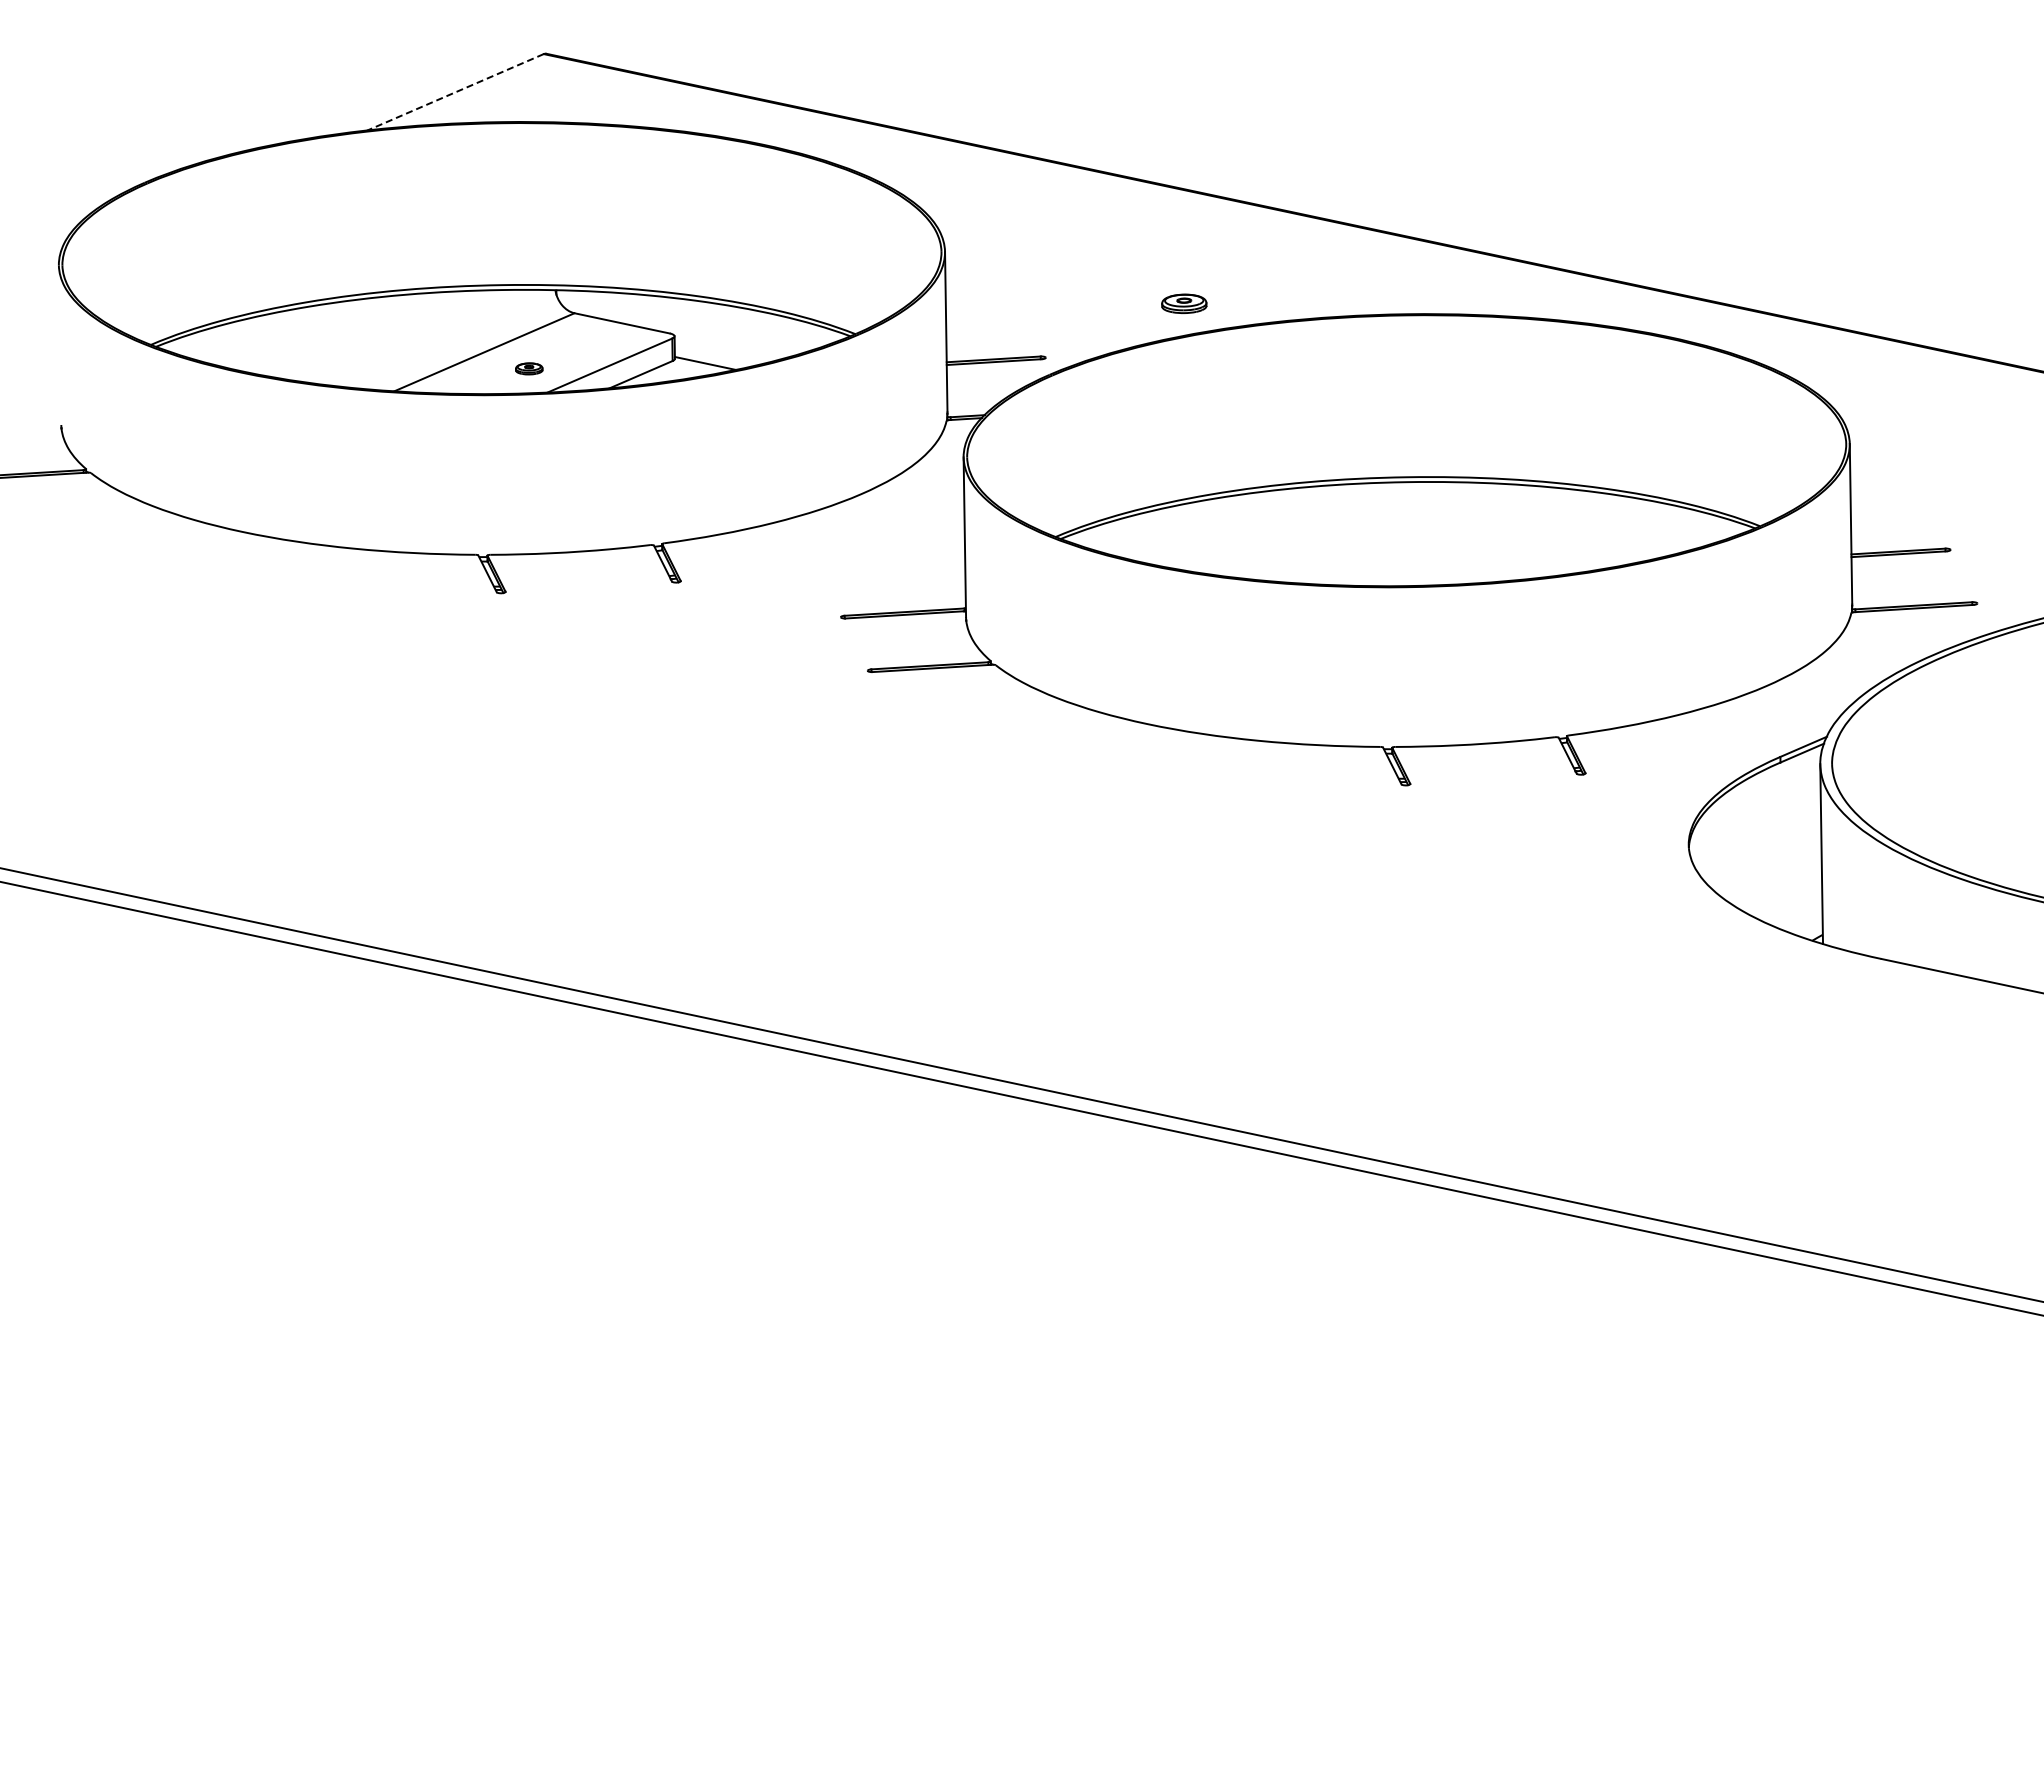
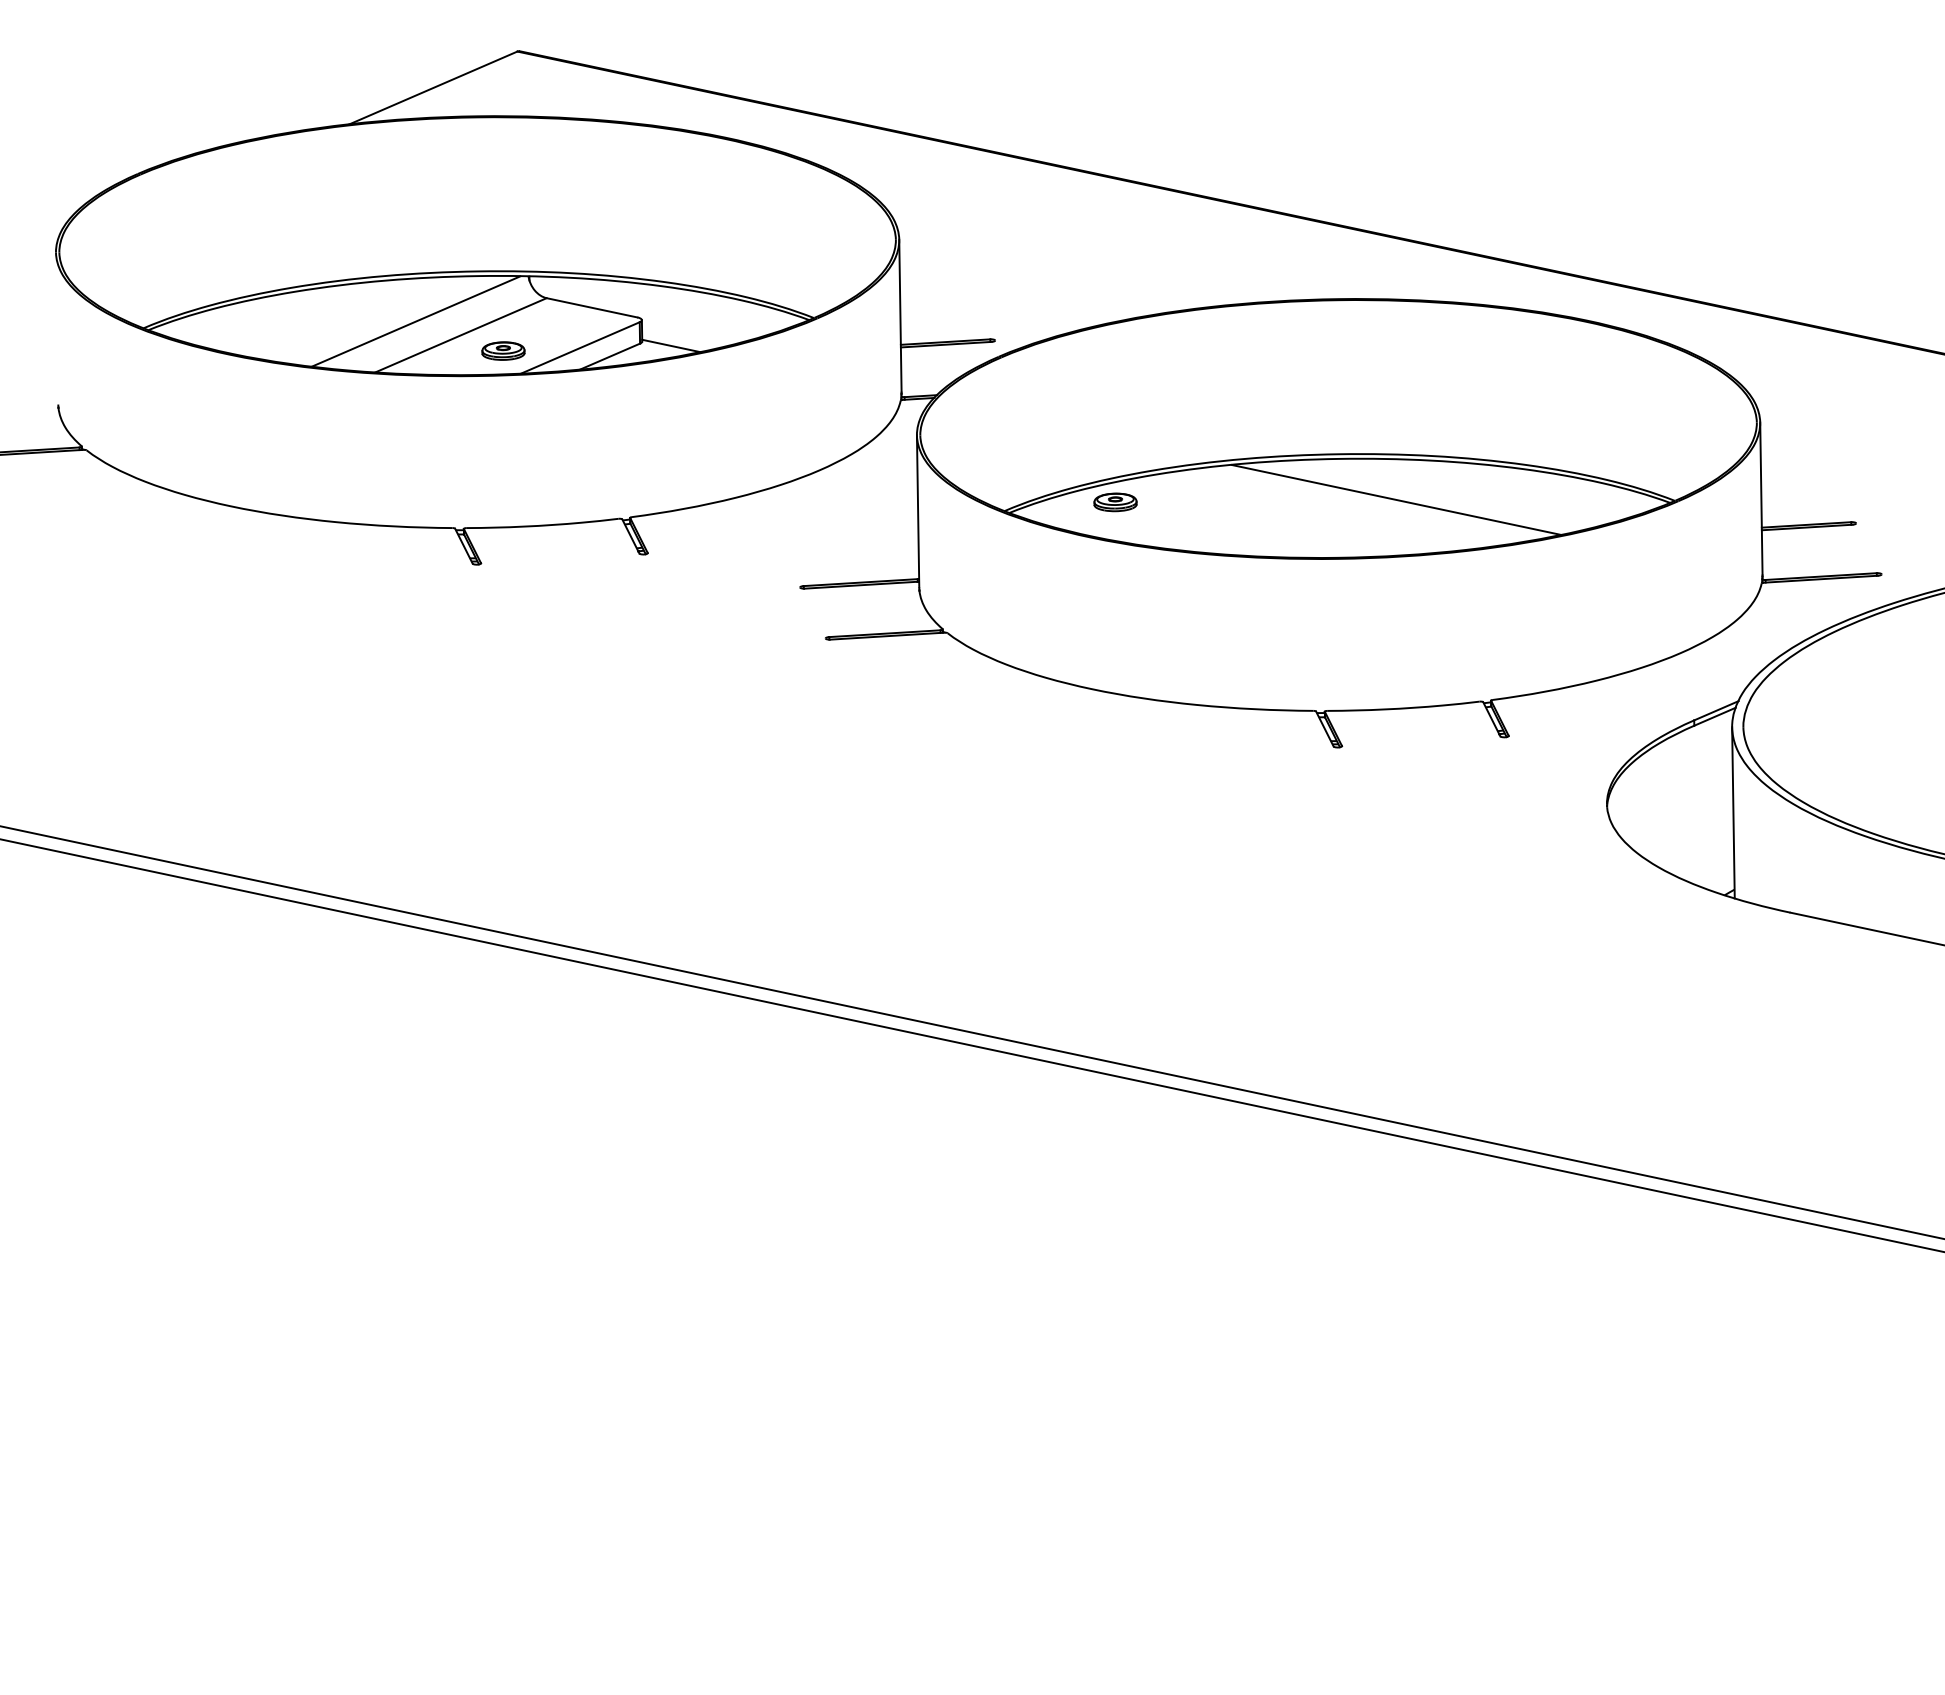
line: (454, 92) -> (432, 88), dashed -> solid
part: (1184, 303) -> (1115, 502), moved
line: (436, 337) -> (415, 321), added
part: (529, 368) -> (503, 350), size x1.67
line: (1467, 525) -> (1396, 500), added

